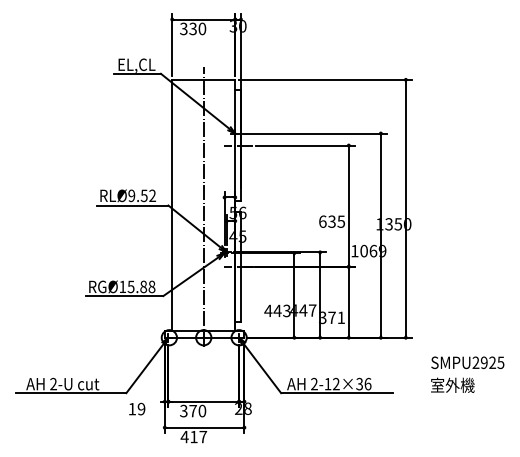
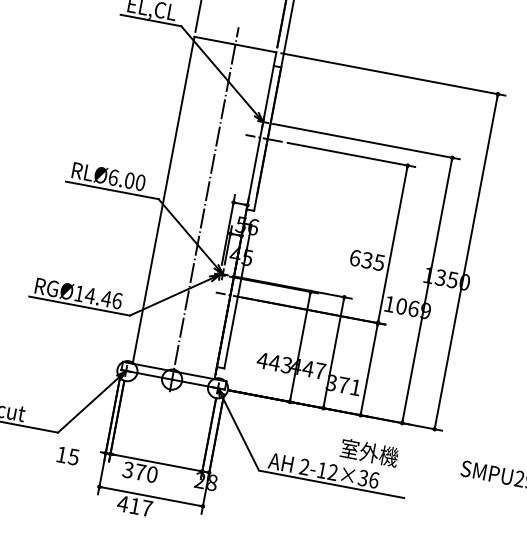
text: (142, 195) -> (127, 179), RLØ9.52 -> RLØ6.00
text: (141, 286) -> (103, 297), RGØ15.88 -> RGØ14.46
text: (452, 384) -> (369, 451), moved
text: (141, 408) -> (73, 456), 19 -> 15

